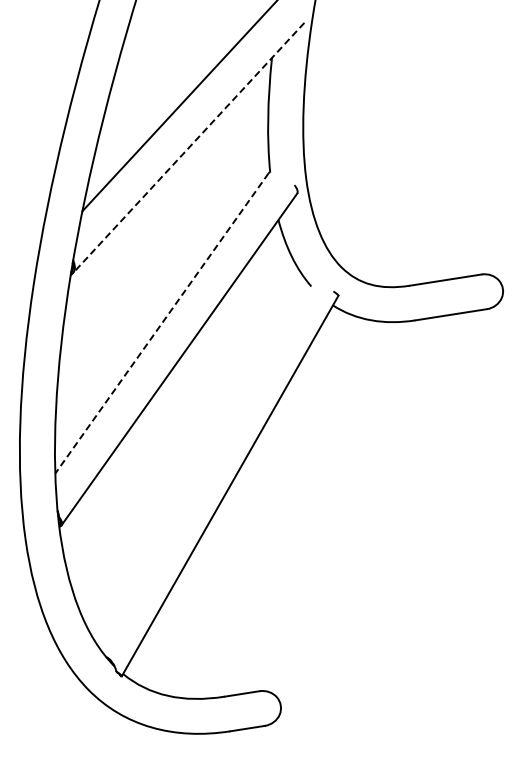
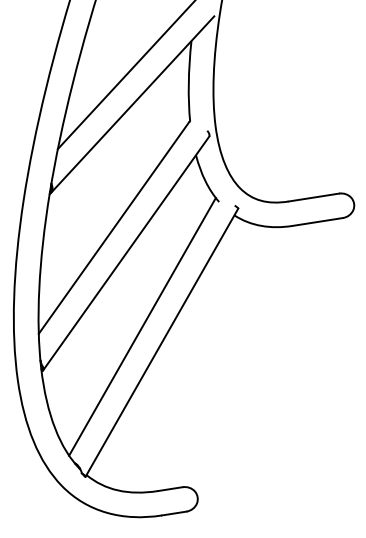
line: (188, 148) -> (132, 104), dashed -> solid
line: (161, 323) -> (113, 228), dashed -> solid
line: (202, 463) -> (142, 326), added

